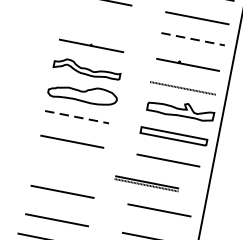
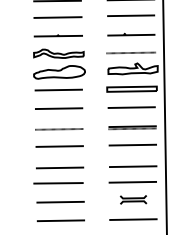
line: (95, 21) -> (57, 17), added
line: (193, 38) -> (131, 15), dashed -> solid
line: (77, 117) -> (59, 90), dashed -> solid
line: (67, 169) -> (59, 129), added
part: (146, 183) -> (132, 127), moved

